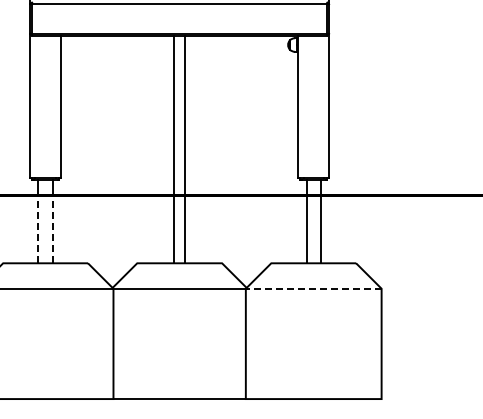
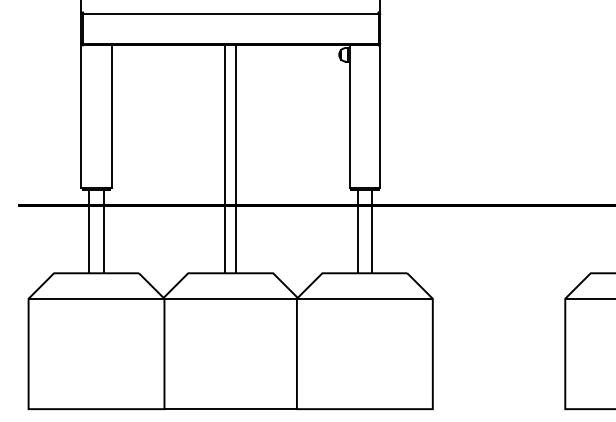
line: (46, 195) -> (97, 205), dashed -> solid
line: (313, 288) -> (364, 298), dashed -> solid

